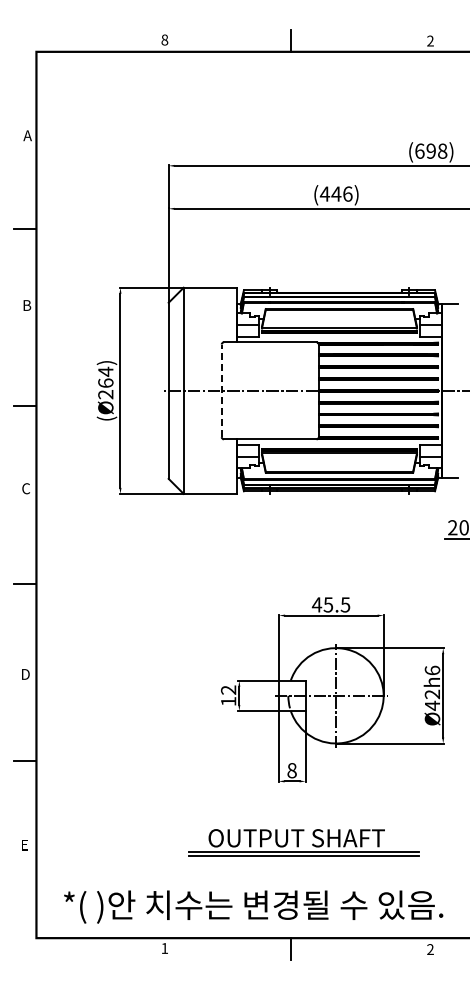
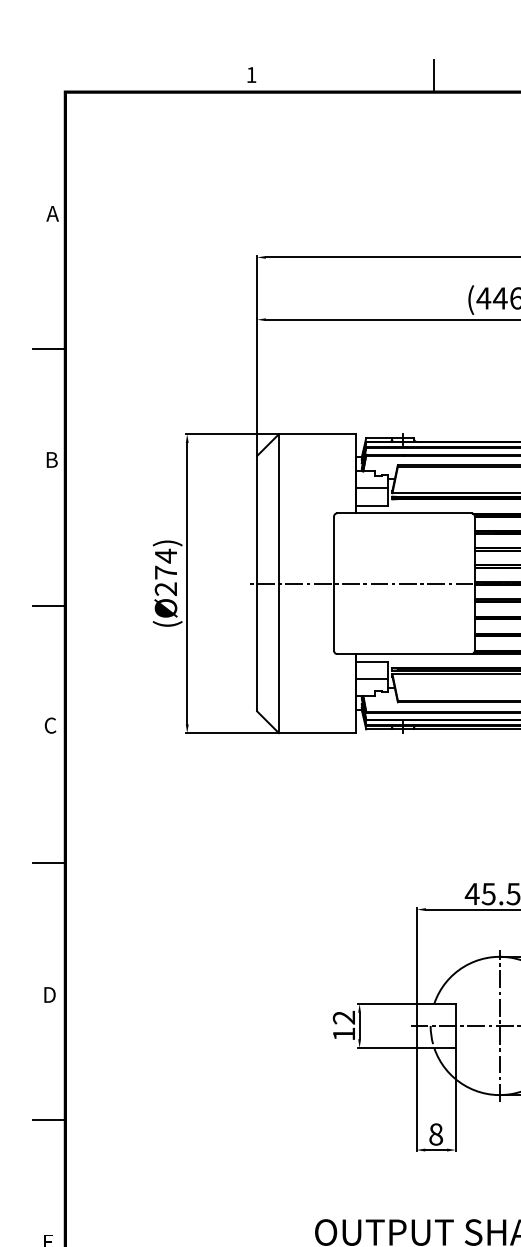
text: (164, 39) -> (251, 74), 8 -> 1
text: (105, 382) -> (165, 571), (Ø264) -> (Ø274)
line: (221, 390) -> (333, 583), dashed -> solid

